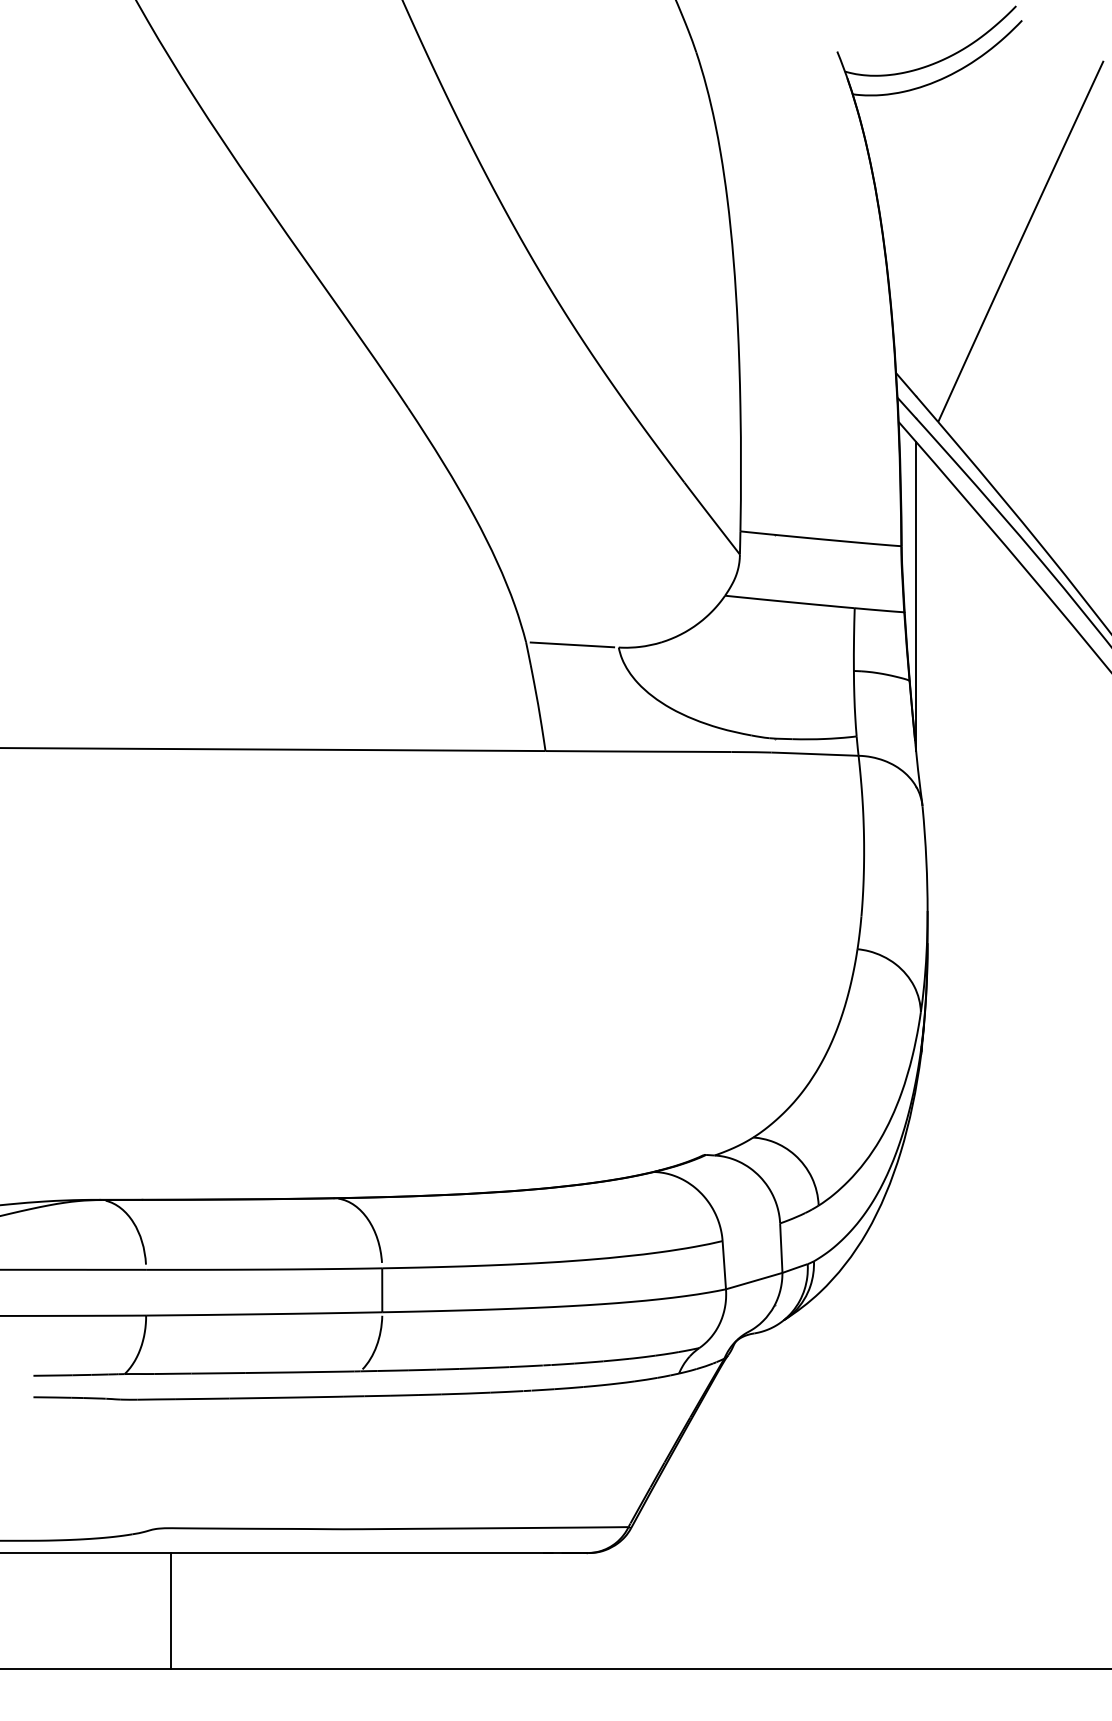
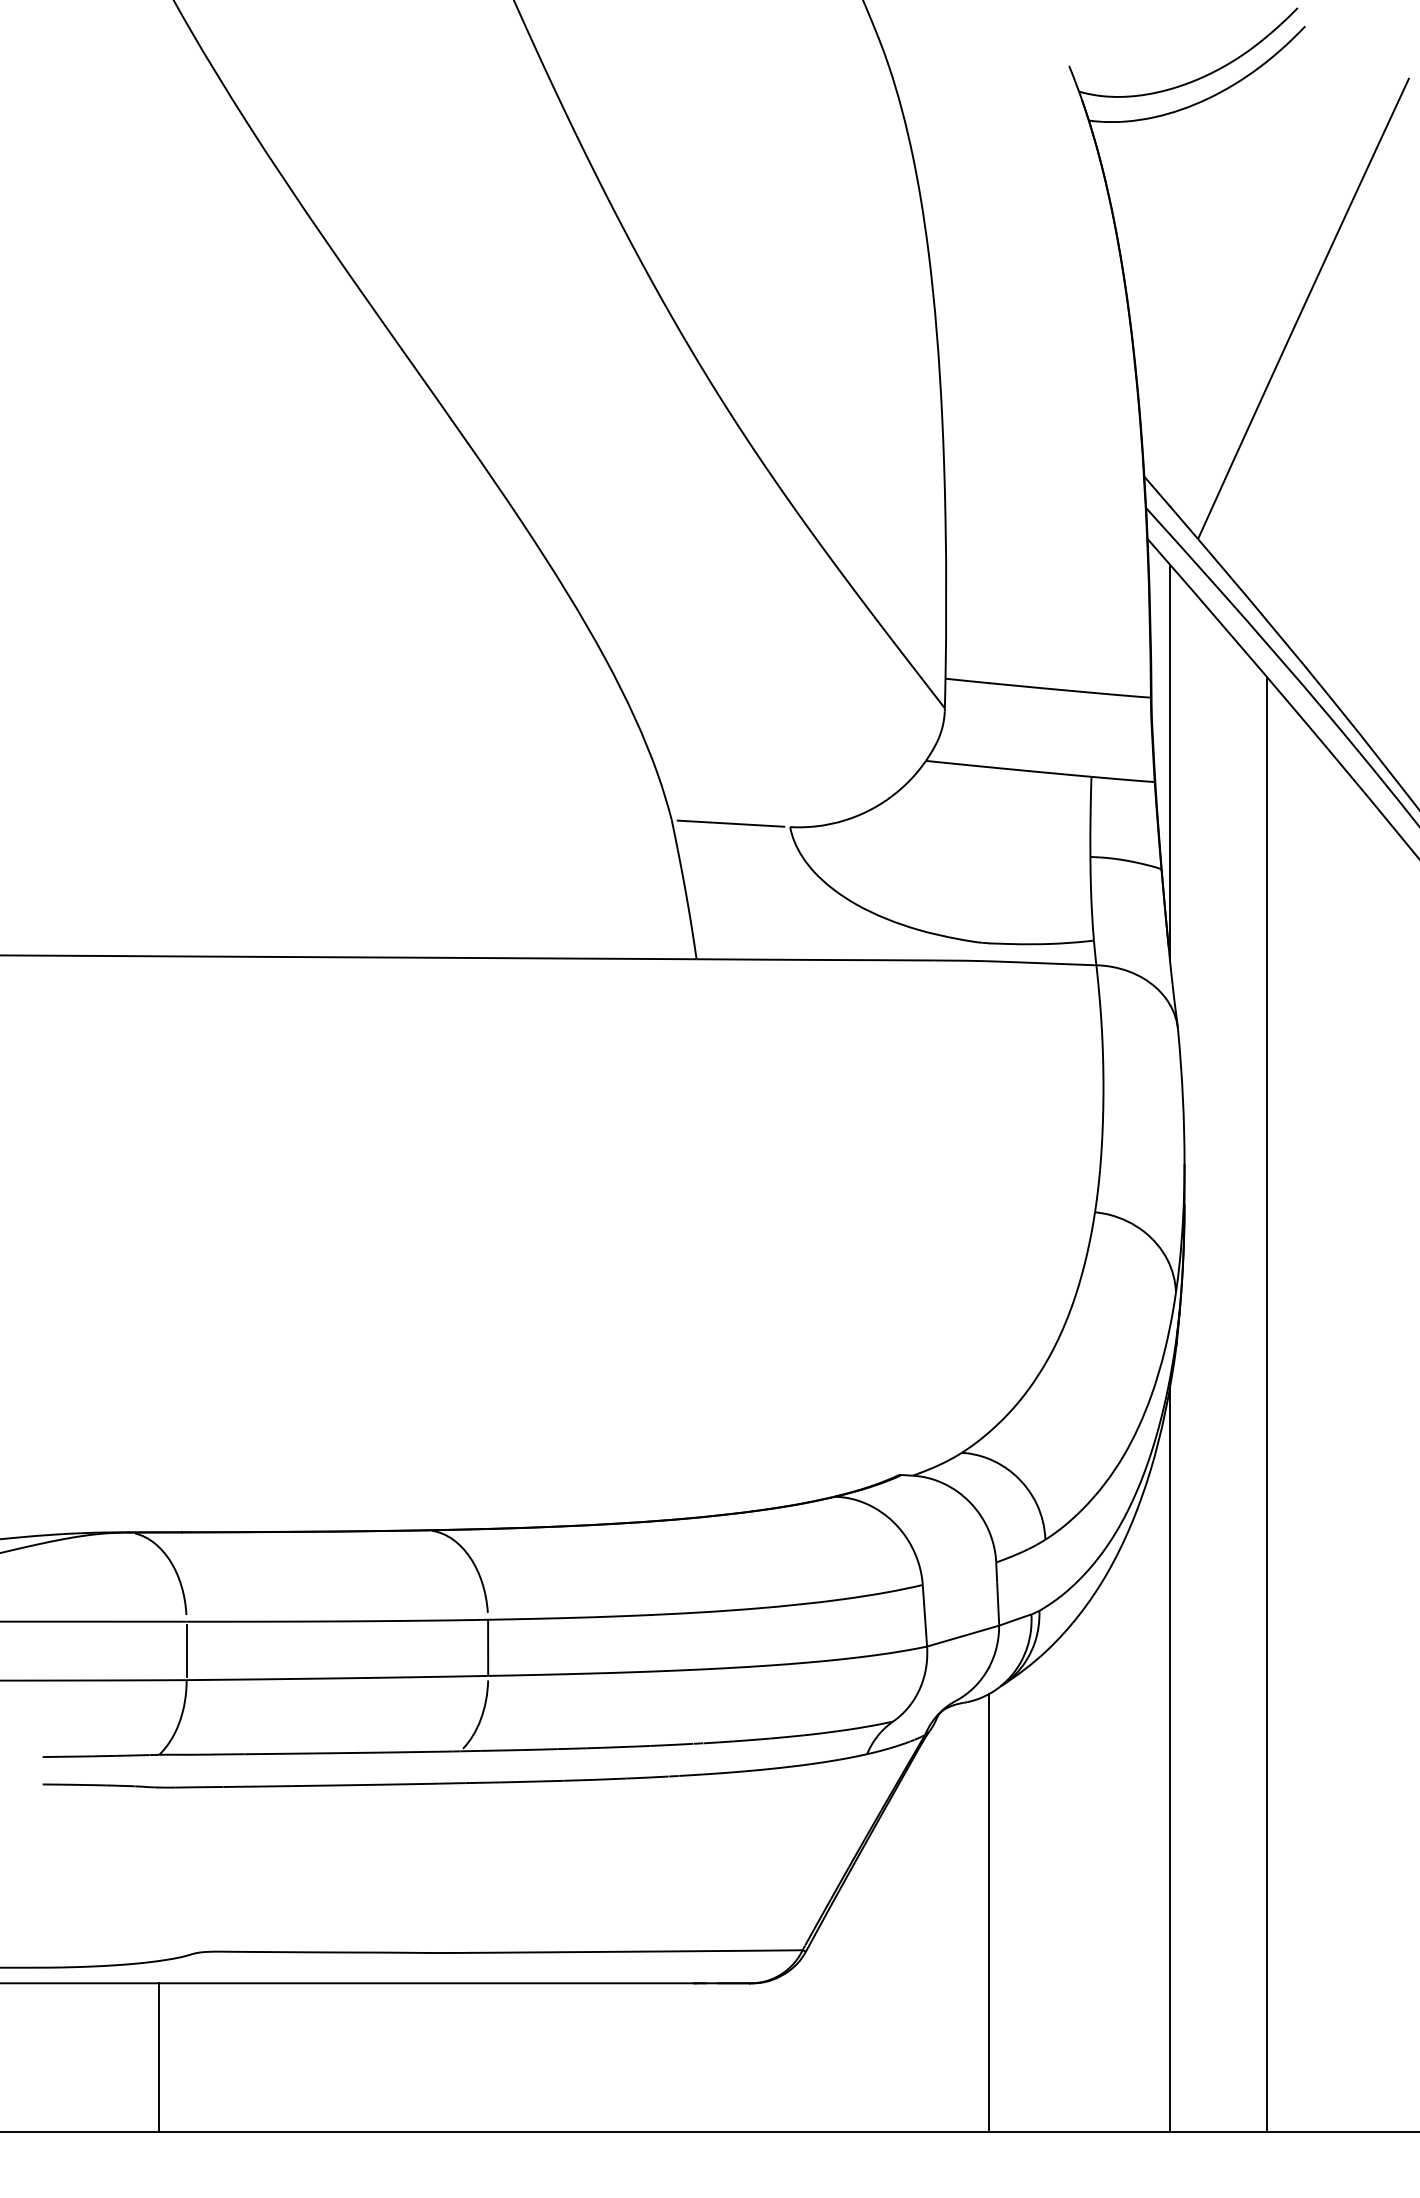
line: (992, 1099) -> (1267, 1404), added
line: (146, 1292) -> (186, 1650), added
line: (915, 1378) -> (1169, 1760), added
line: (774, 1497) -> (989, 1912), added
line: (171, 1611) -> (158, 2057), moved

